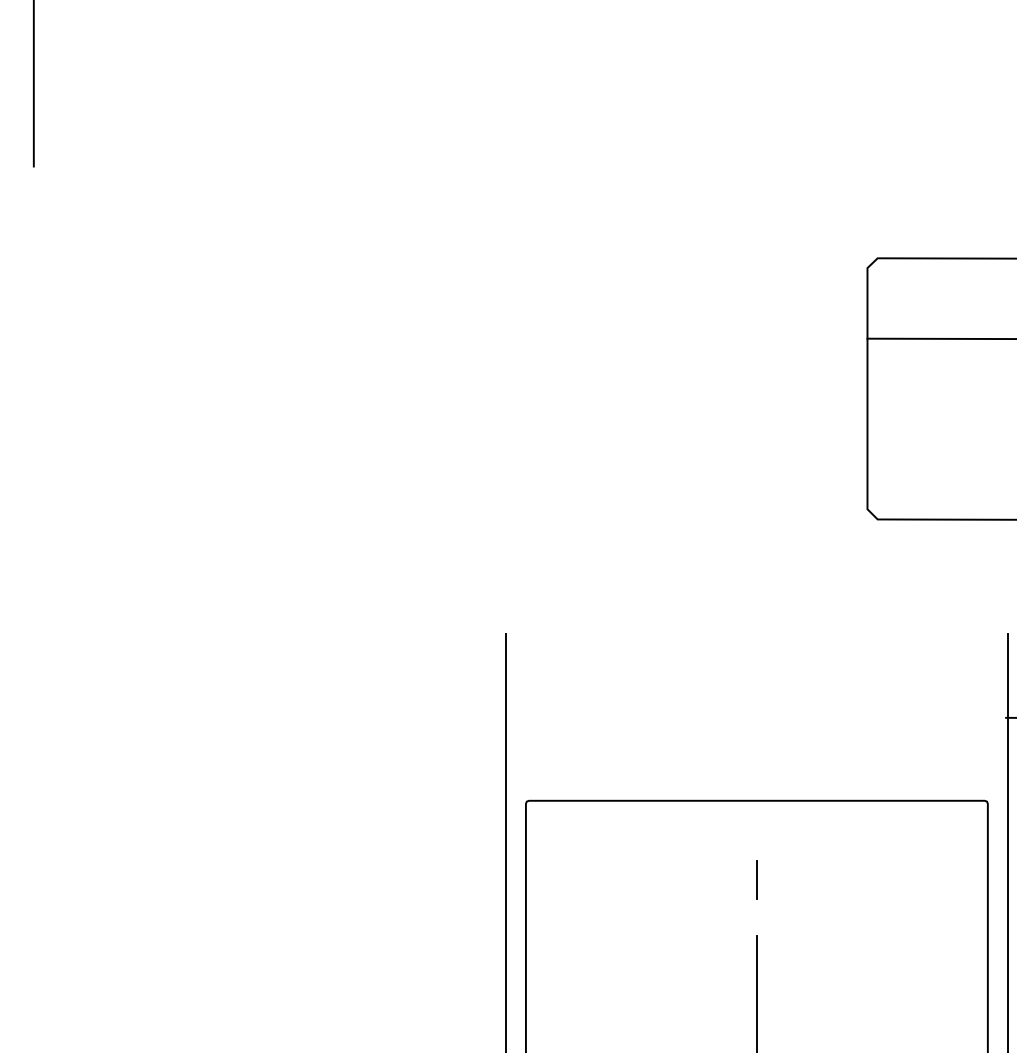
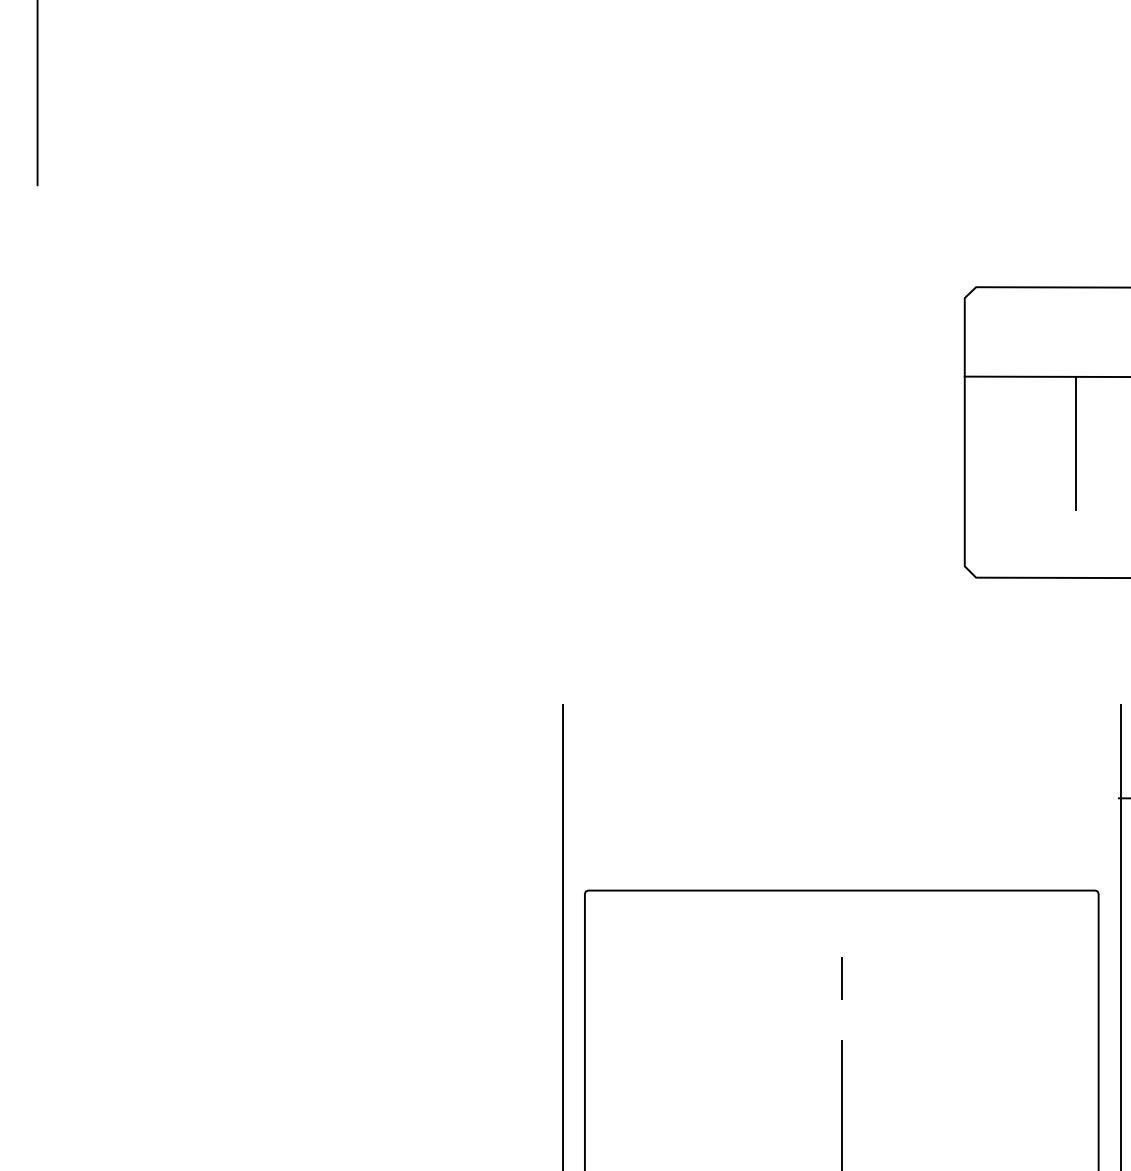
line: (967, 398) -> (1075, 443), added

